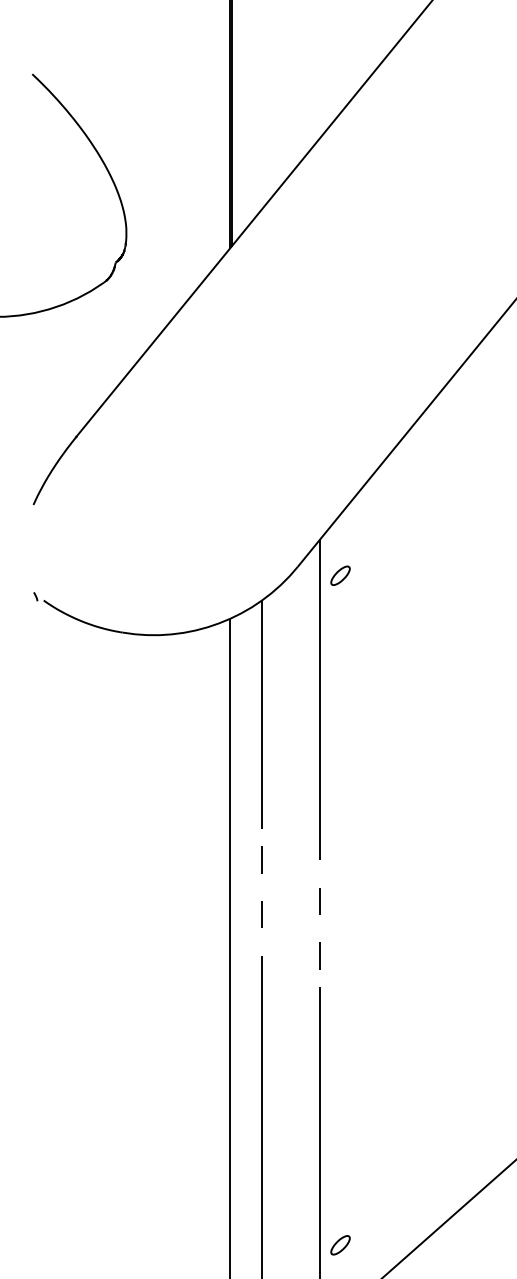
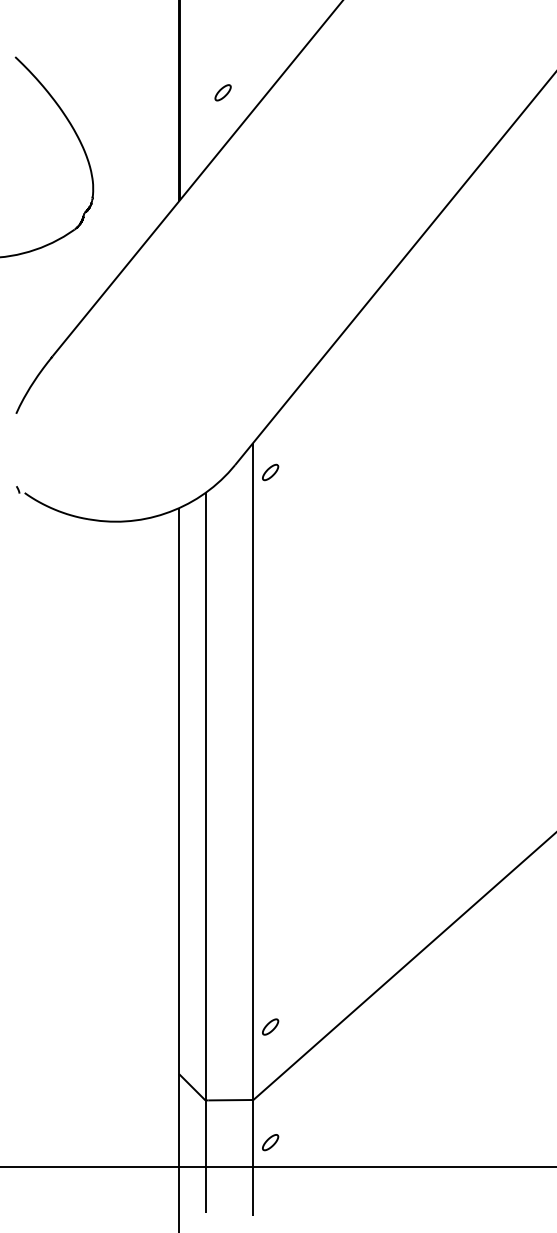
part: (282, 117) -> (222, 92), added
line: (261, 906) -> (205, 746), dashed -> solid
line: (319, 910) -> (253, 749), dashed -> solid

